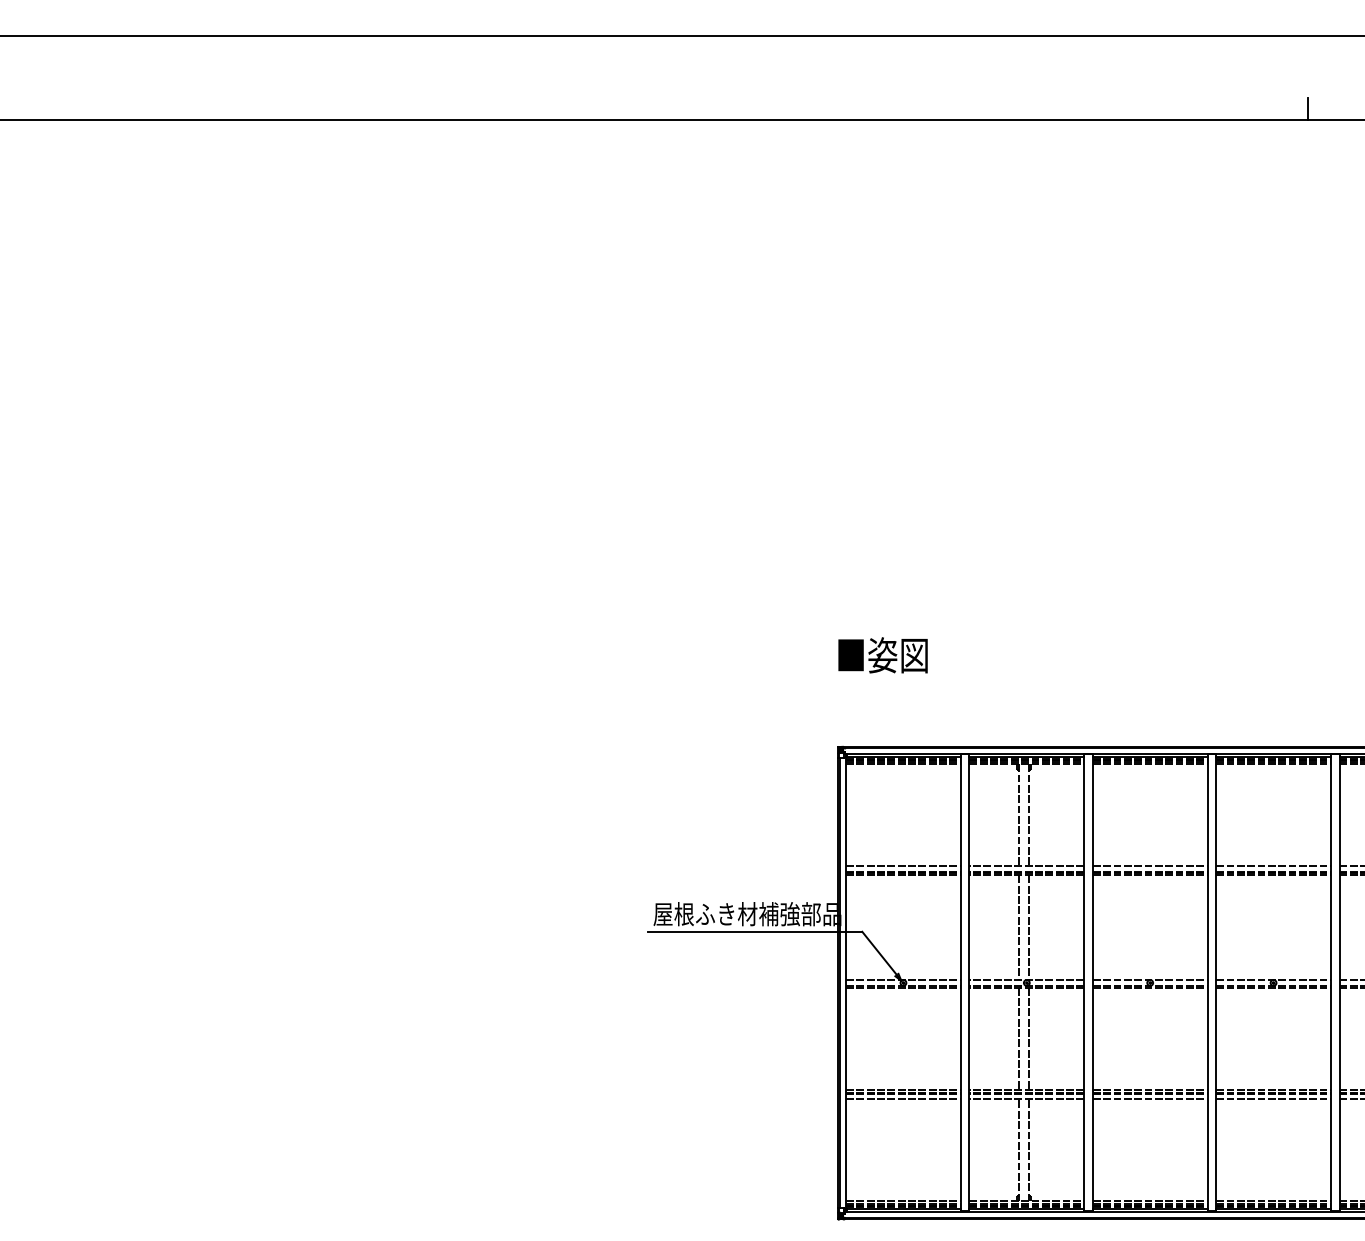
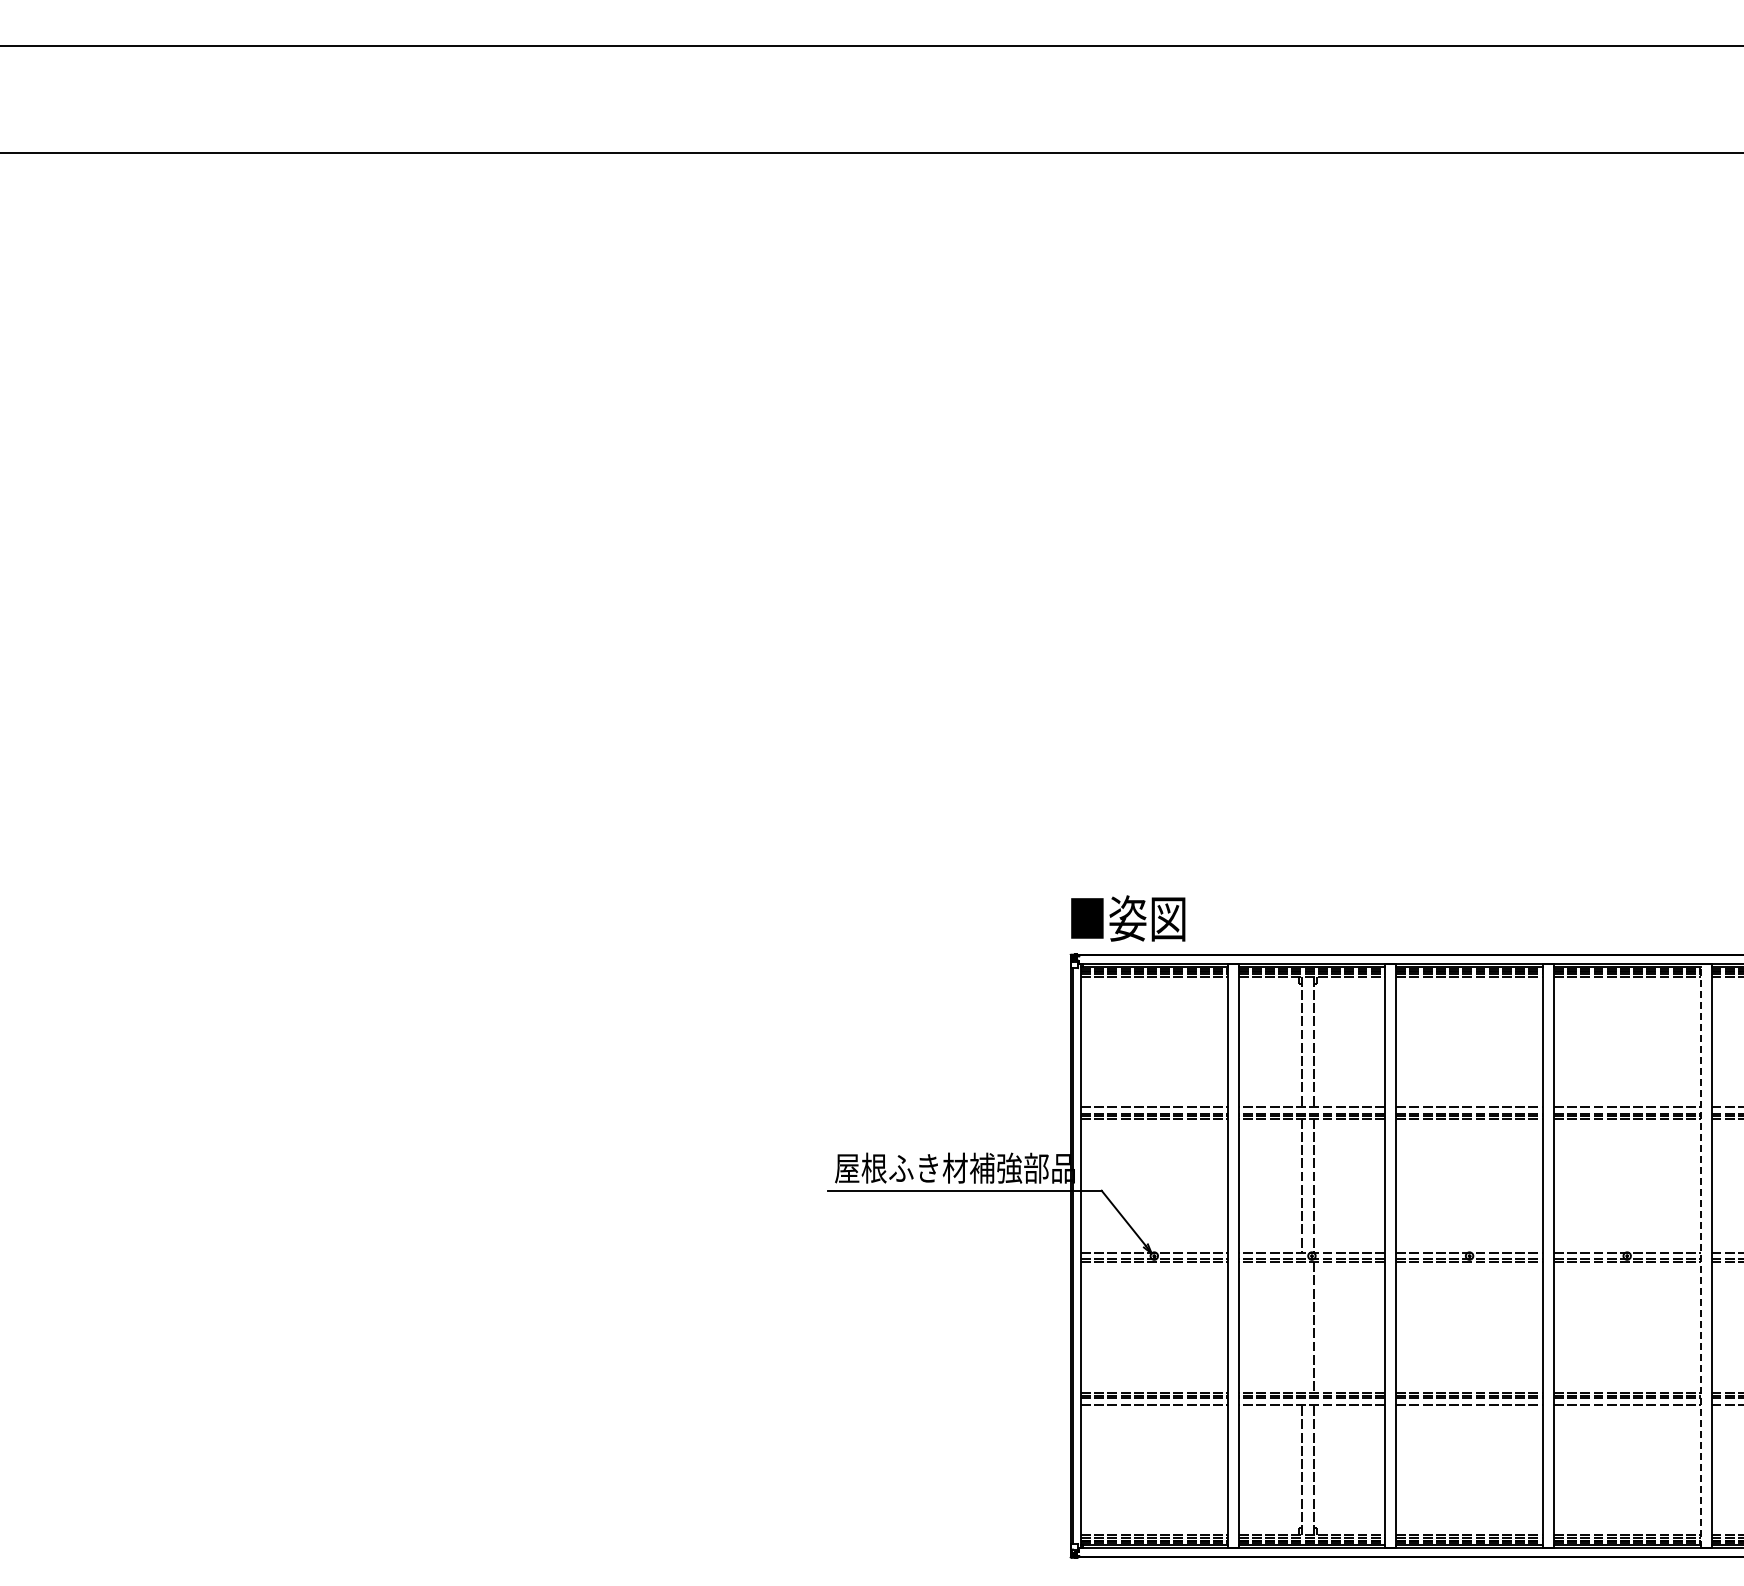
line: (1308, 109) -> (1671, 139), removed
text: (883, 655) -> (1128, 918), moved
line: (1330, 983) -> (1700, 1256), solid -> dashed
line: (1019, 1038) -> (1302, 1327), removed

